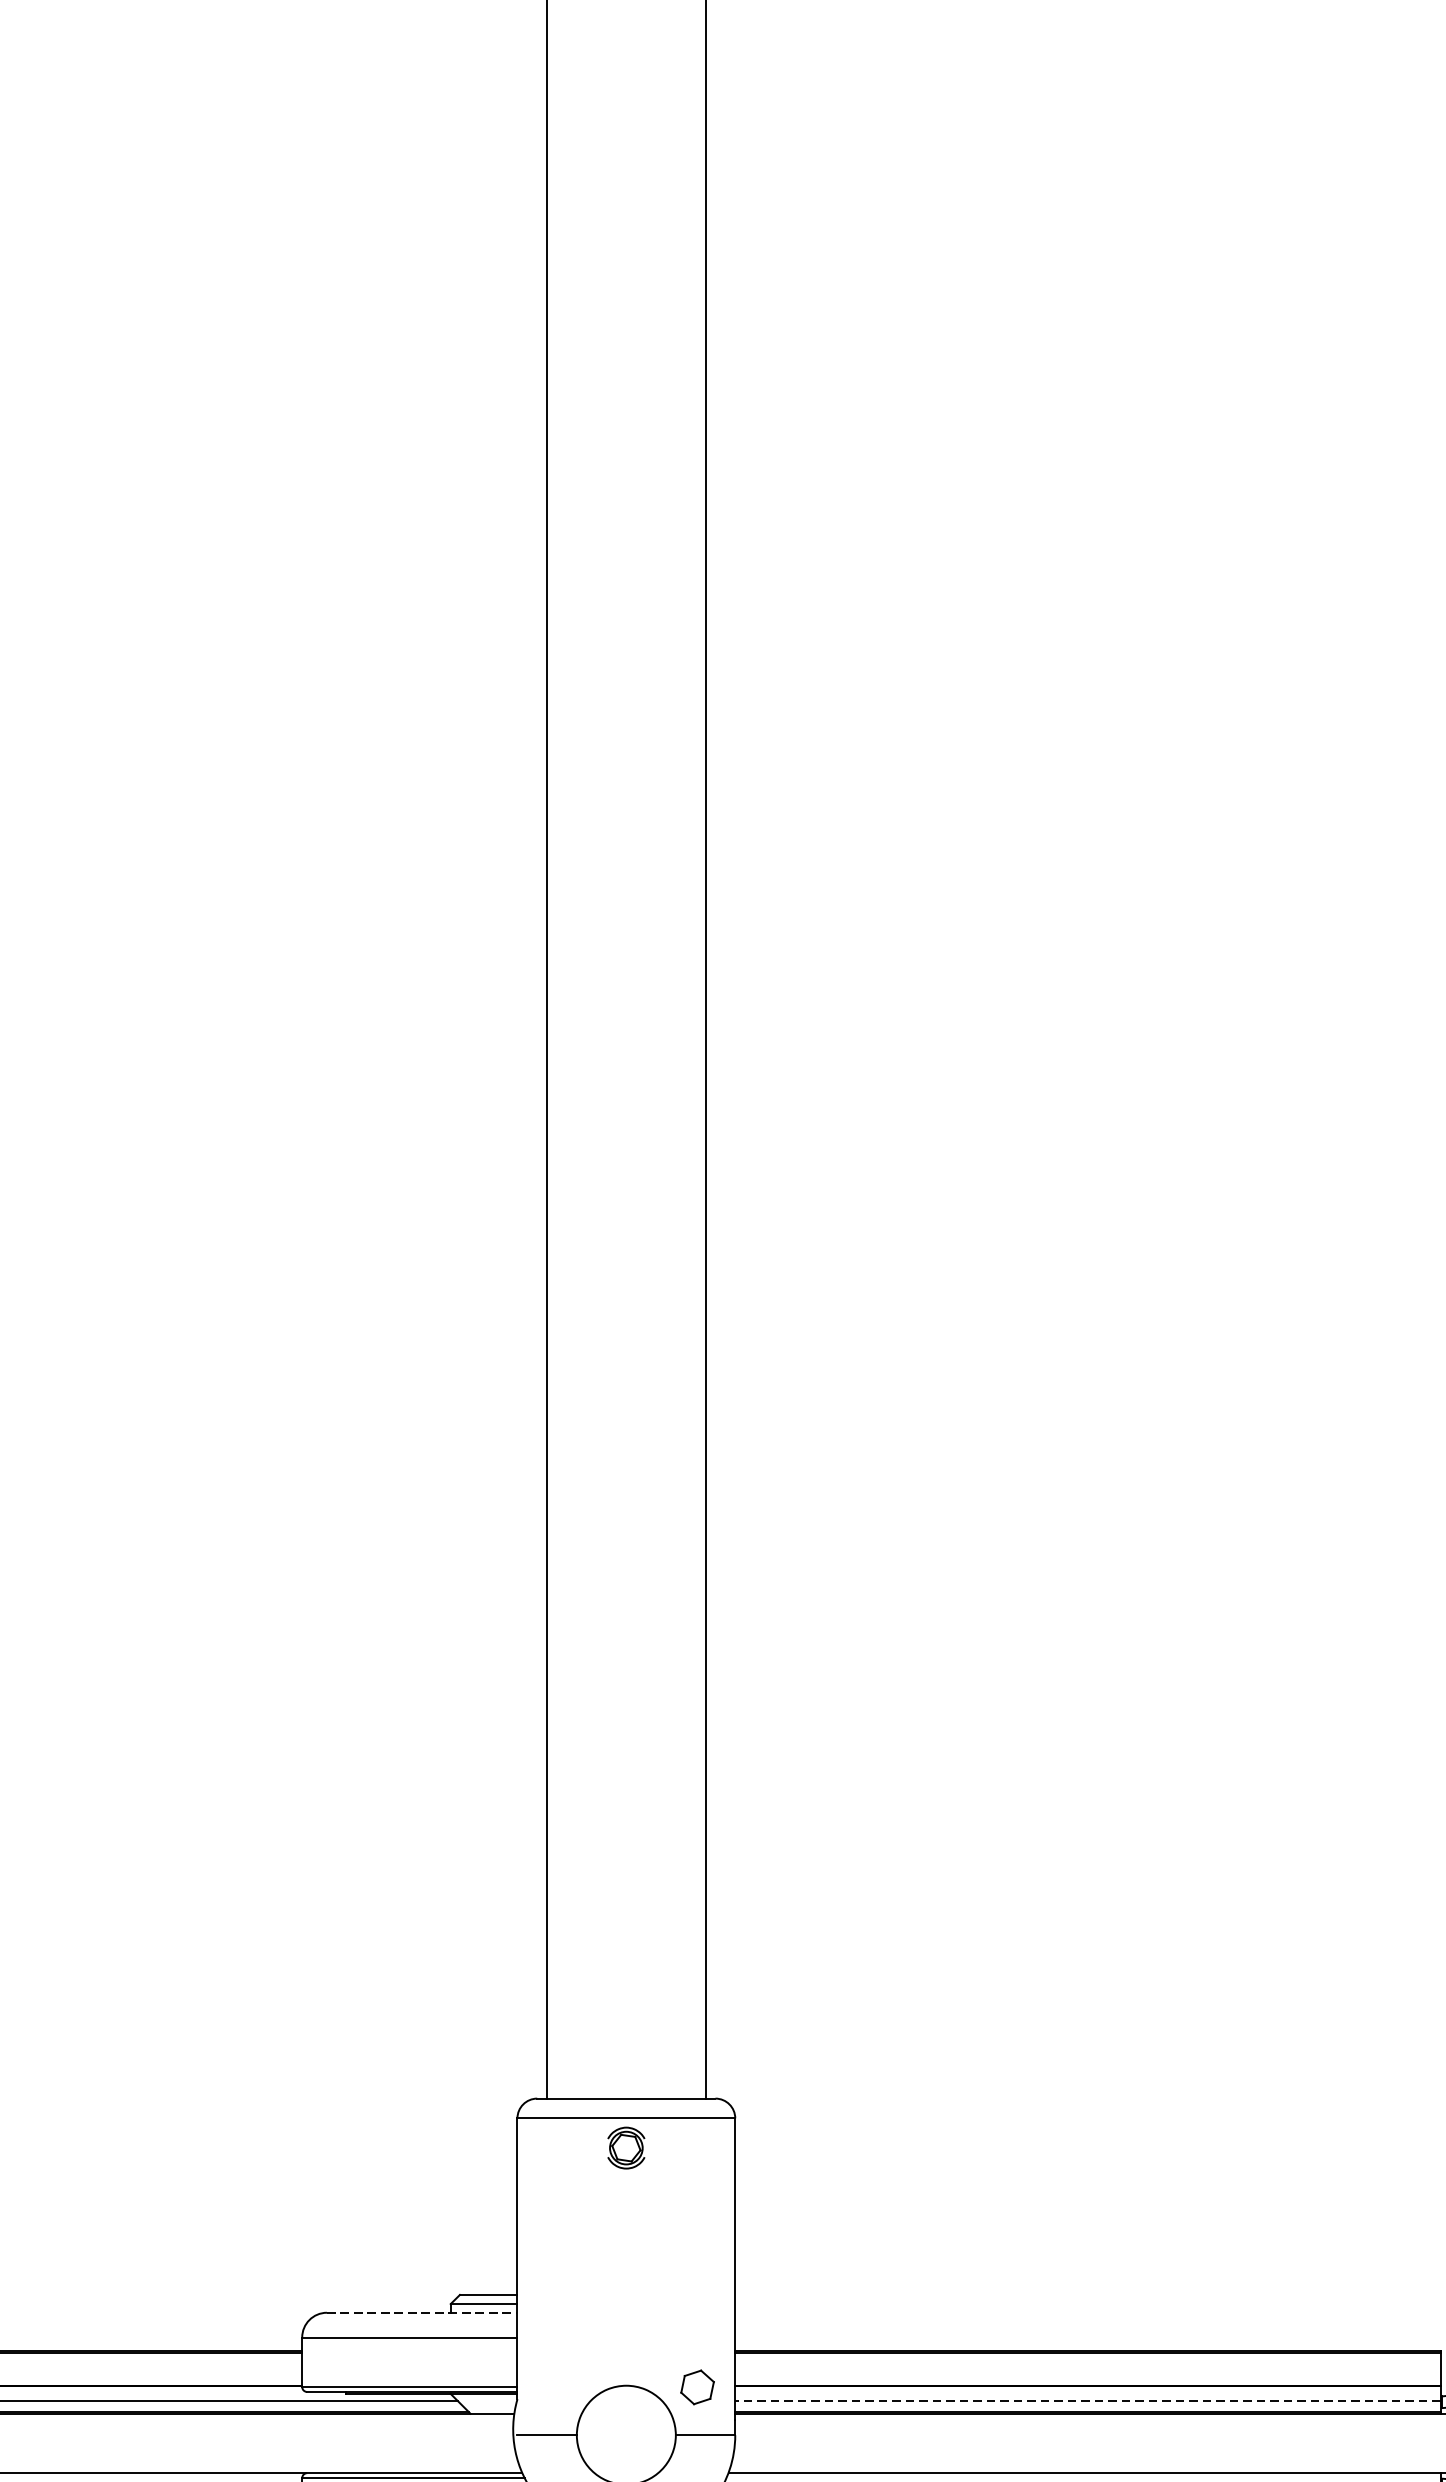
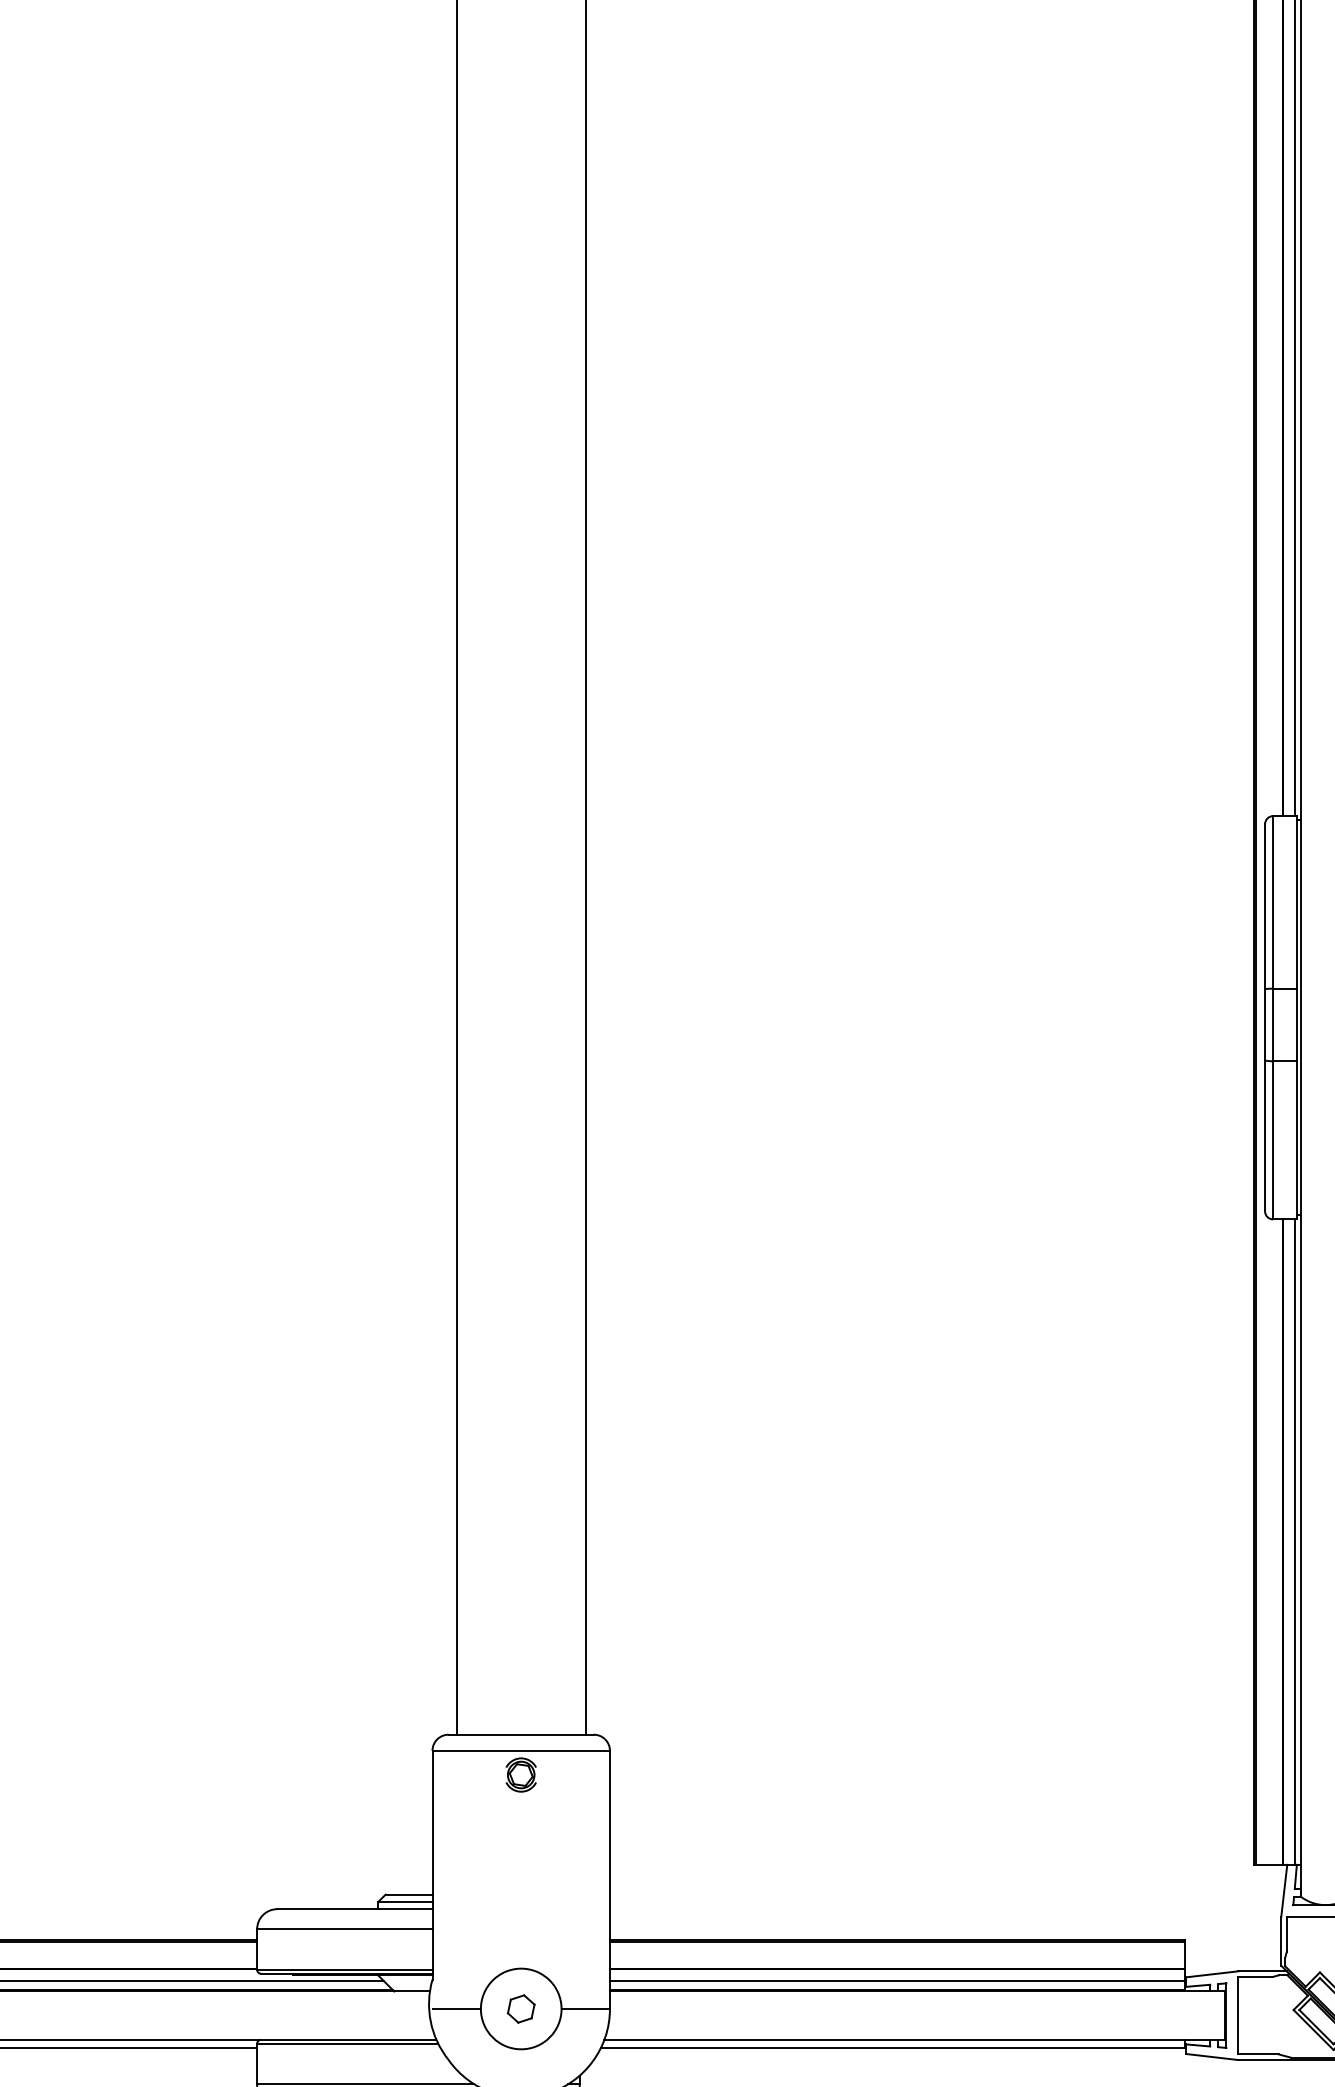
line: (421, 2313) -> (354, 1909), dashed -> solid
part: (696, 2386) -> (520, 2008), moved
line: (1086, 2401) -> (896, 1981), dashed -> solid

